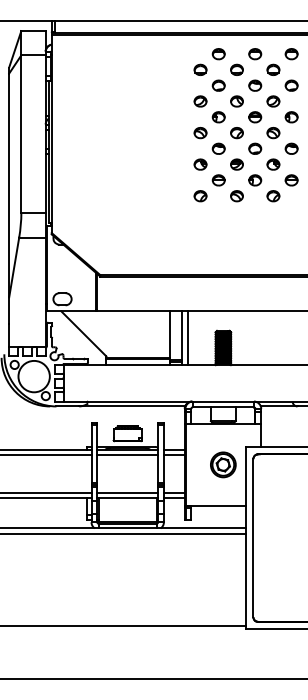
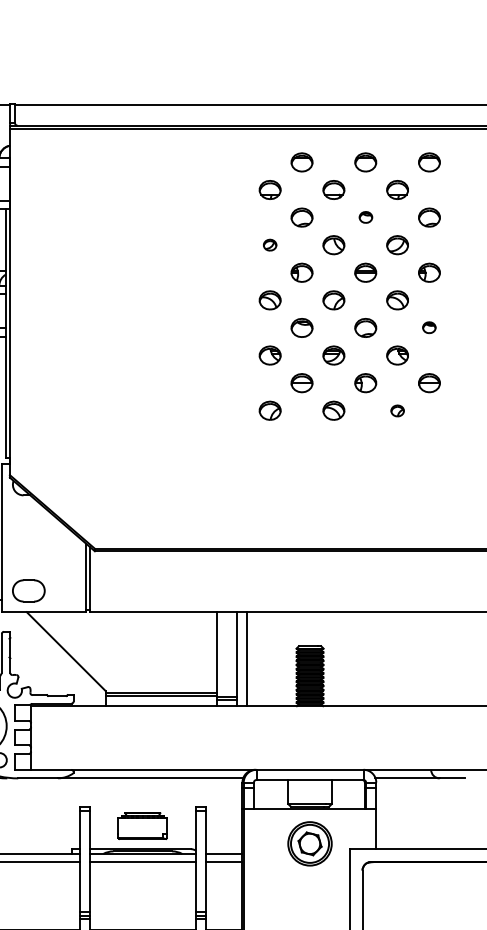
part: (255, 85) -> (366, 217), size x0.6
part: (200, 101) -> (270, 245), size x0.6
part: (291, 148) -> (429, 327), size x0.6
part: (273, 196) -> (397, 411), size x0.6
part: (223, 464) -> (310, 843), moved

